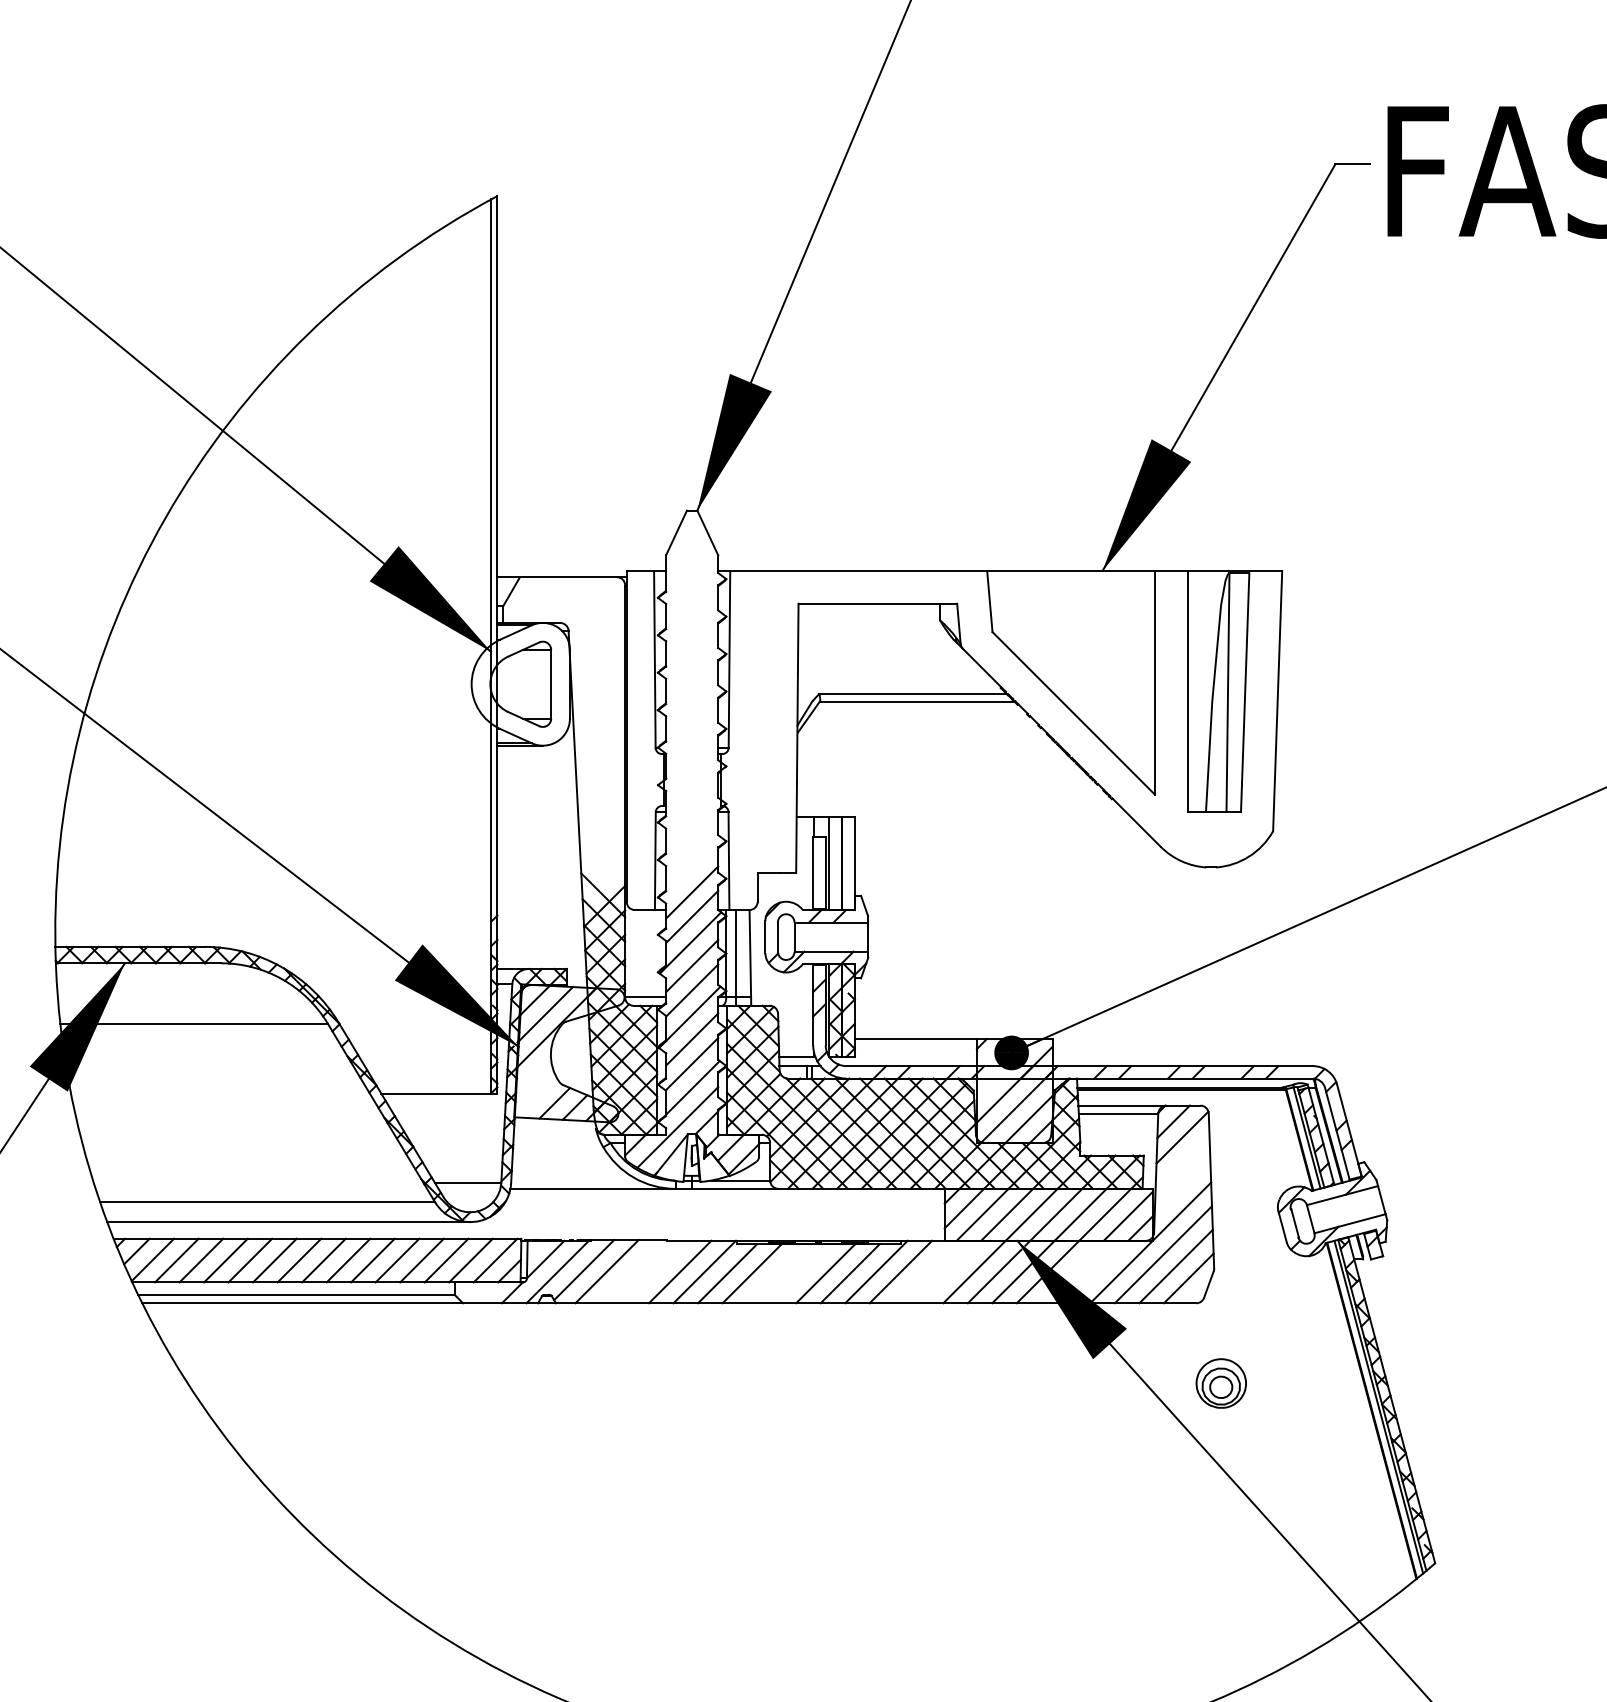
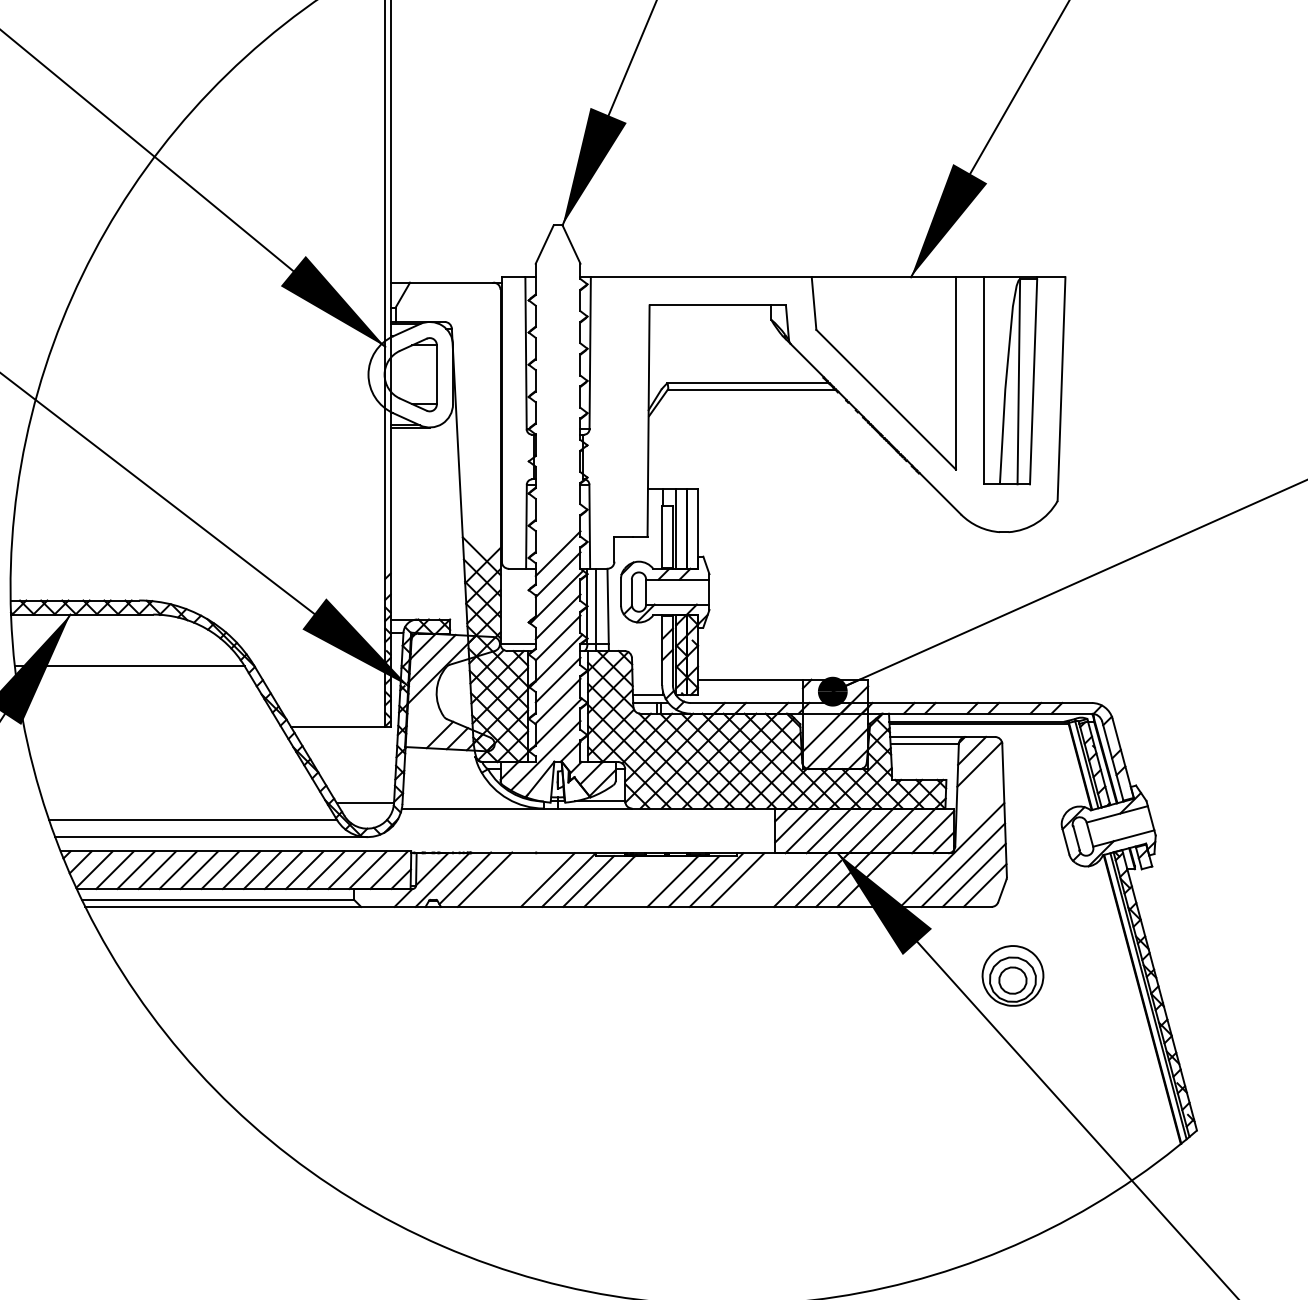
part: (1221, 1383) -> (1013, 975), size x1.43

